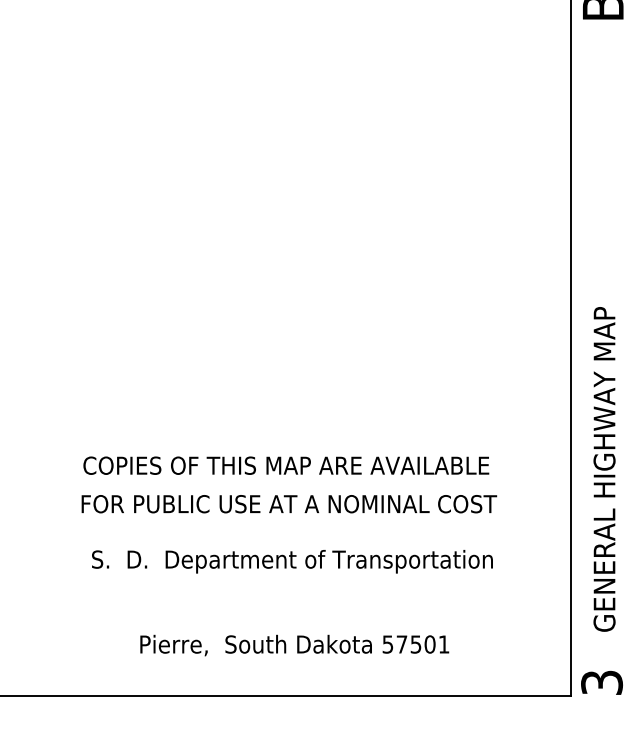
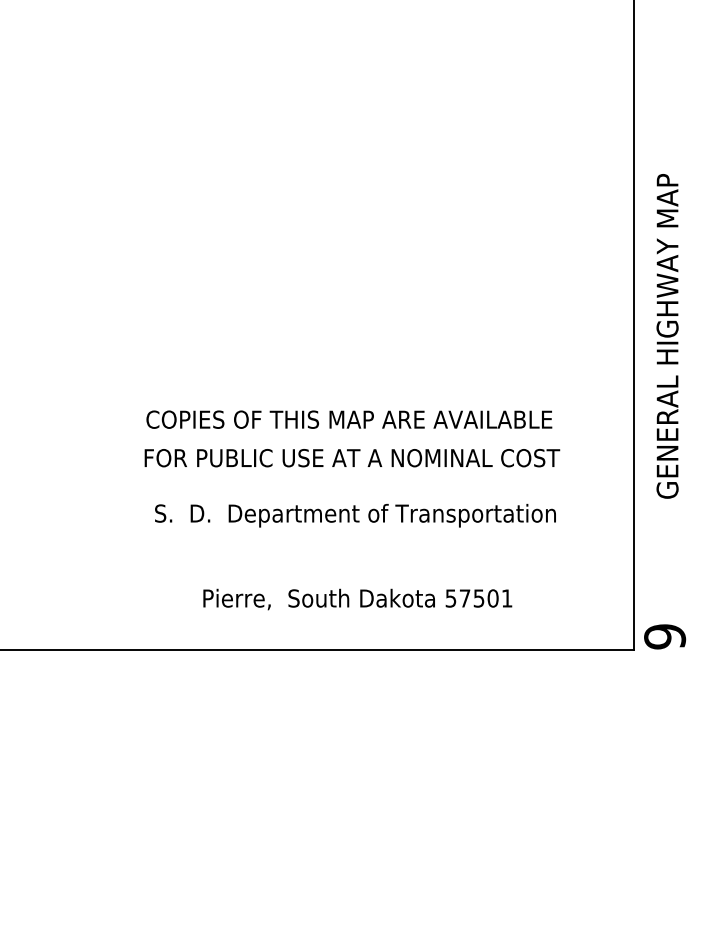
text: (604, 469) -> (667, 336), moved
text: (601, 682) -> (664, 636), 3 -> 9

